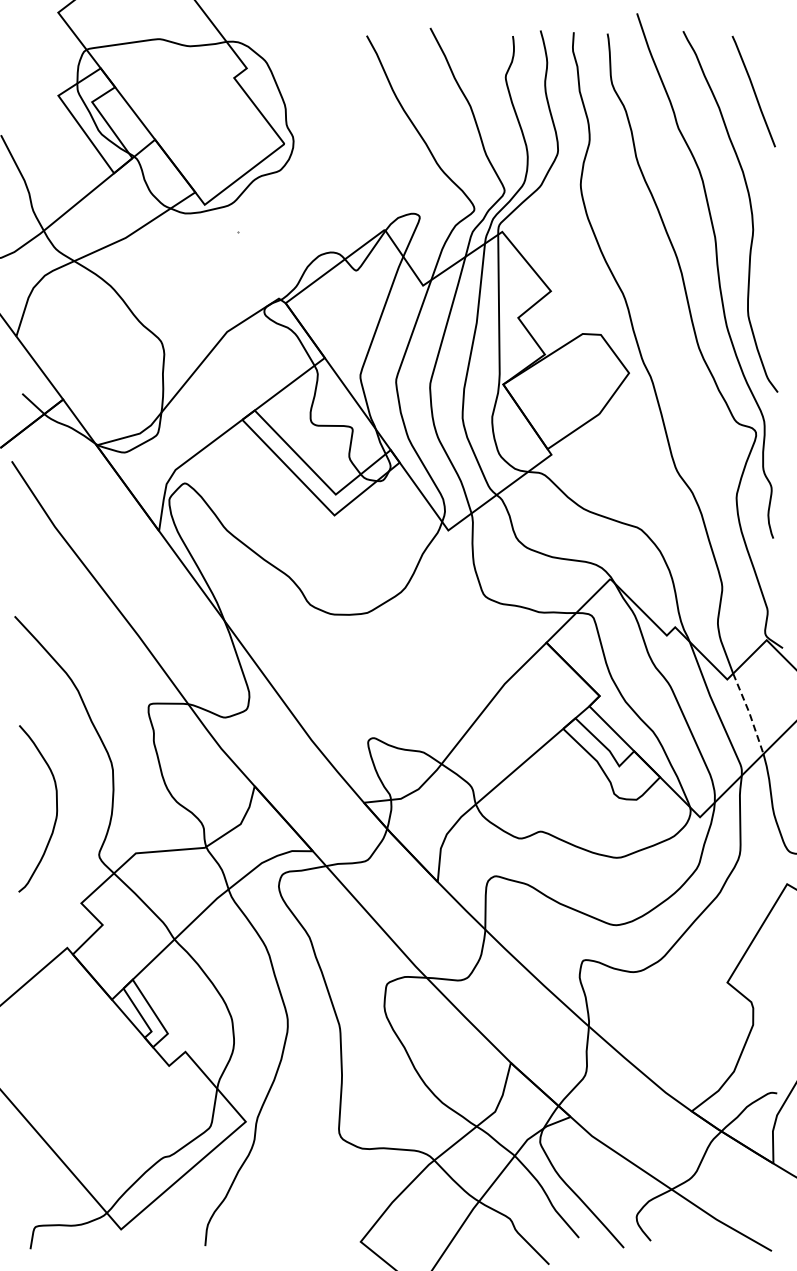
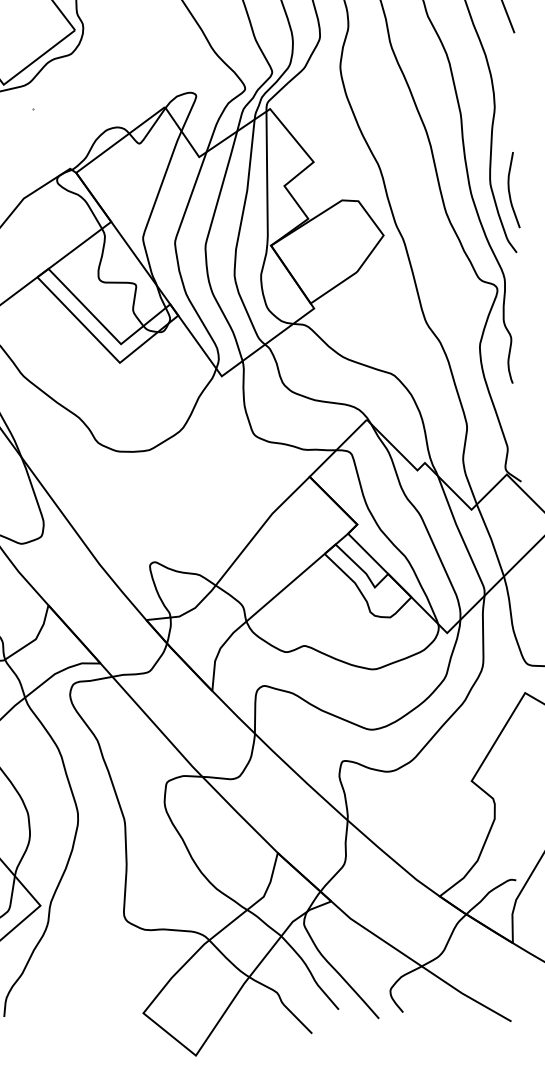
curve: (770, 324) -> (510, 191), added
line: (749, 712) -> (491, 539), dashed -> solid

